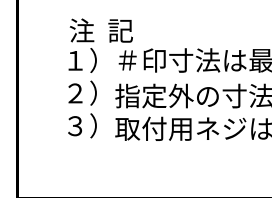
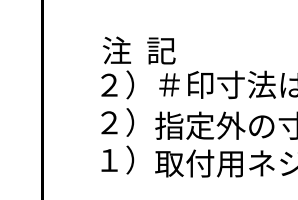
text: (75, 59) -> (109, 83), １） -> ２）
text: (75, 126) -> (109, 160), ３） -> １）

